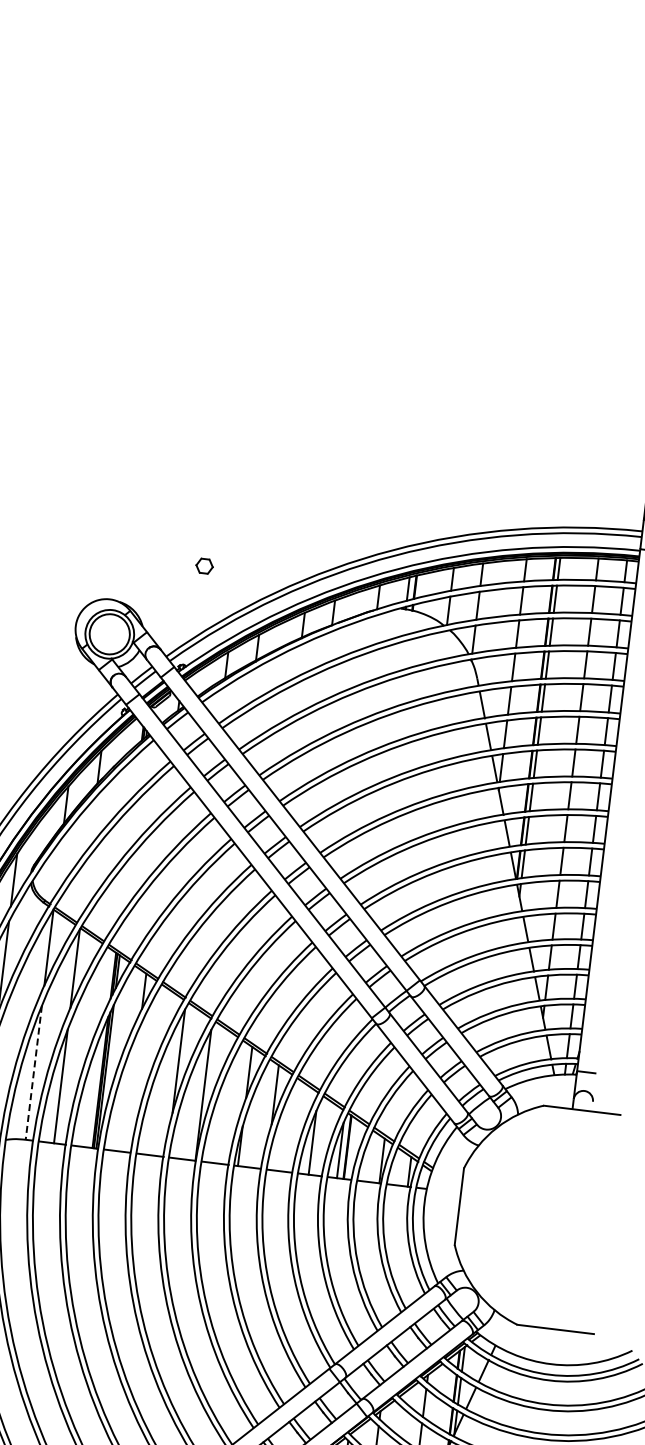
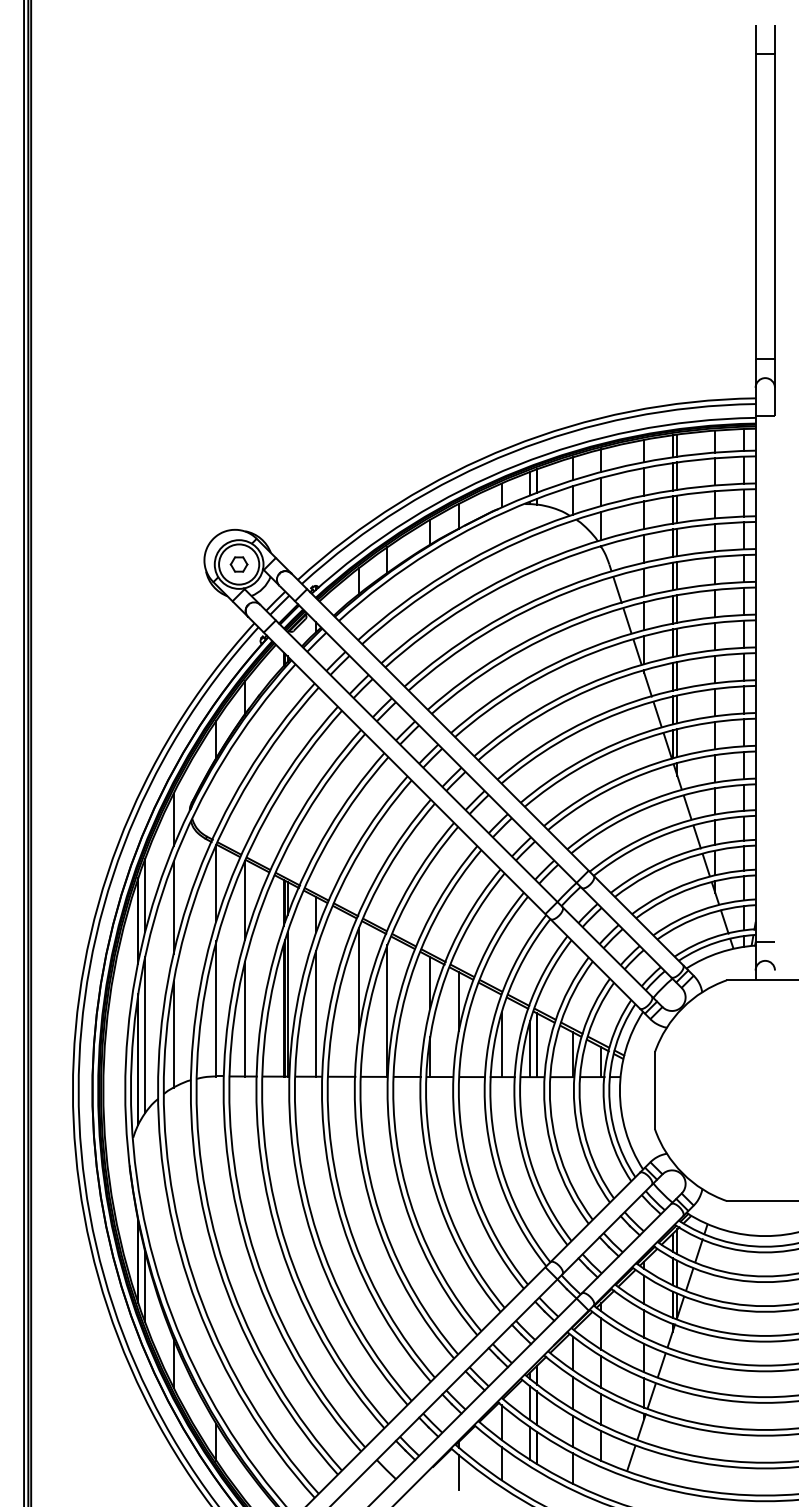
part: (204, 566) -> (238, 564), moved
line: (33, 1073) -> (216, 1009), dashed -> solid
line: (132, 1089) -> (316, 1013), added

